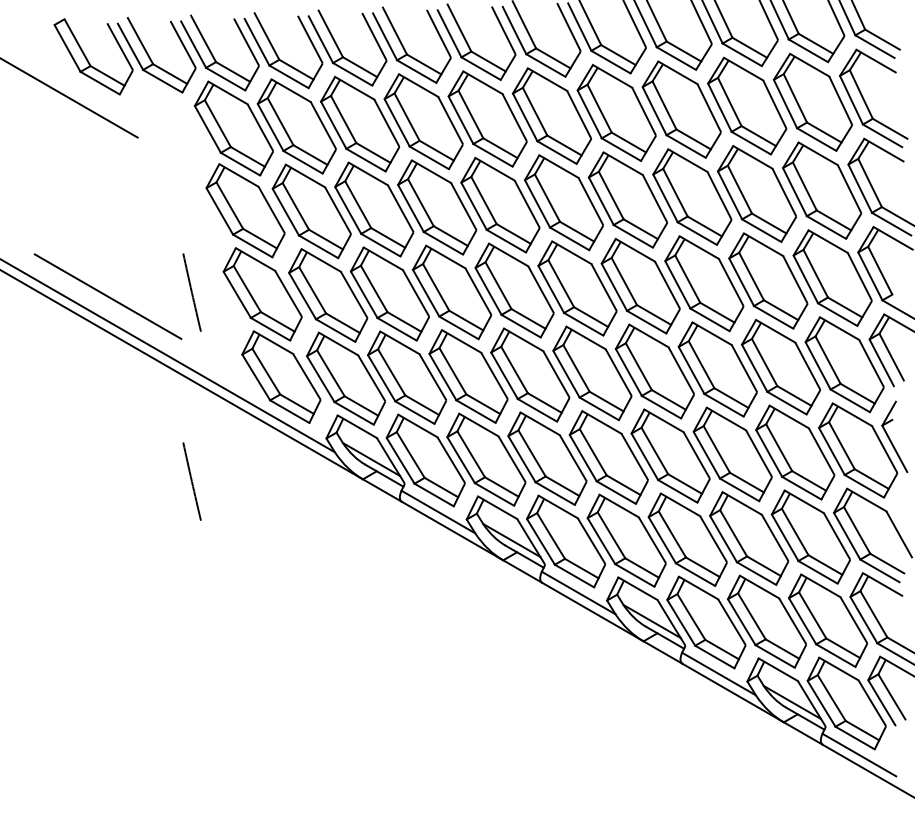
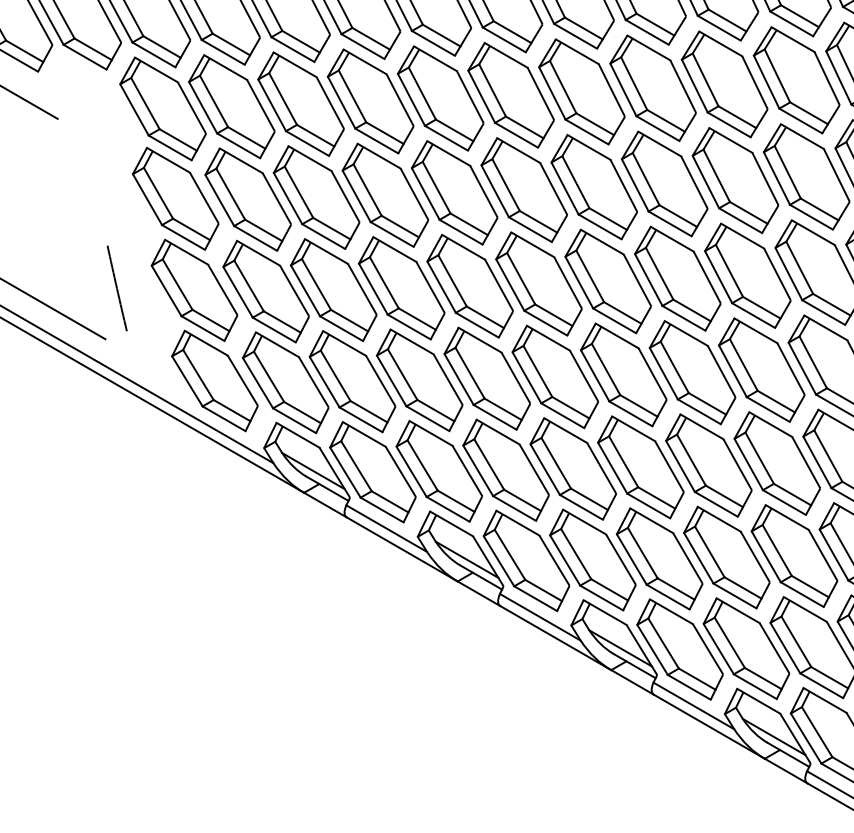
line: (191, 481) -> (116, 495), removed

